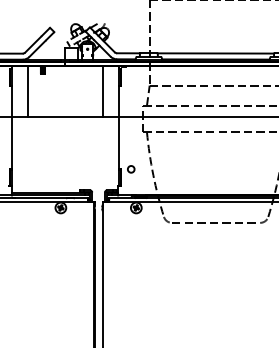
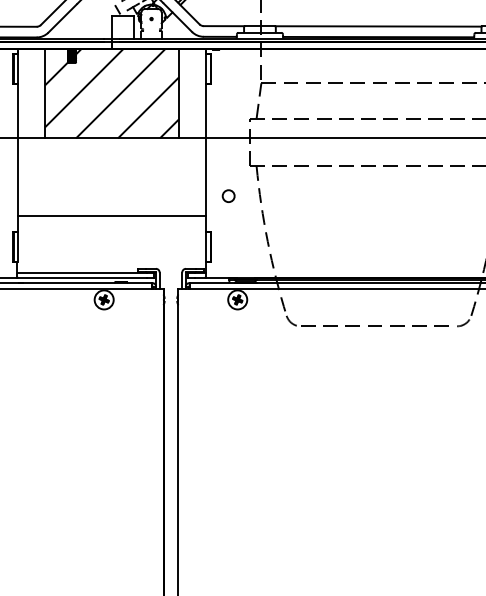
hatch: (65, 91) -> (112, 93), added
line: (65, 160) -> (112, 215), added
circle: (131, 169) -> (229, 196), moved

